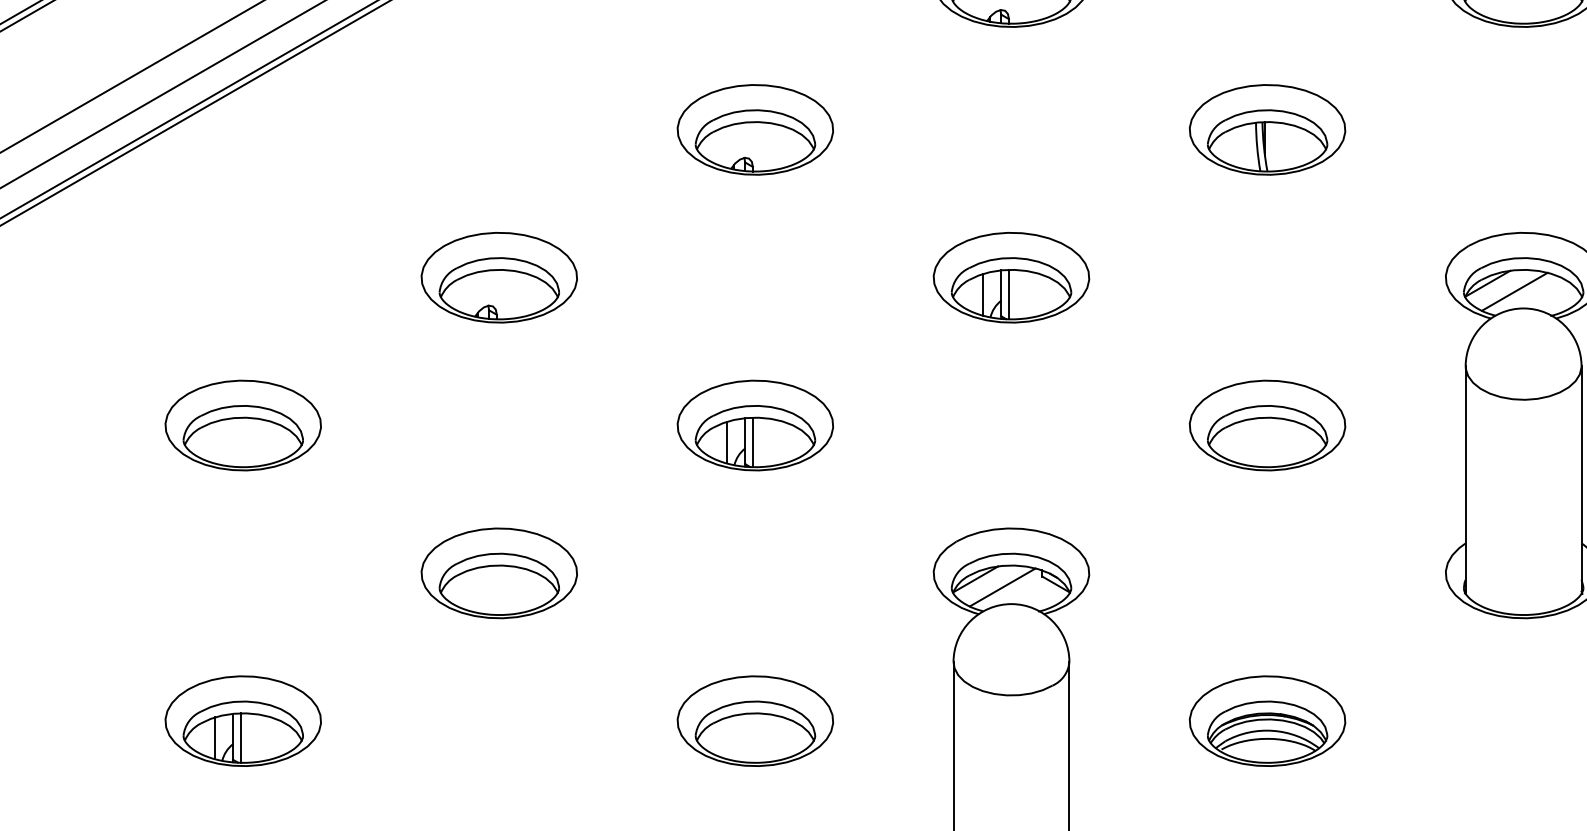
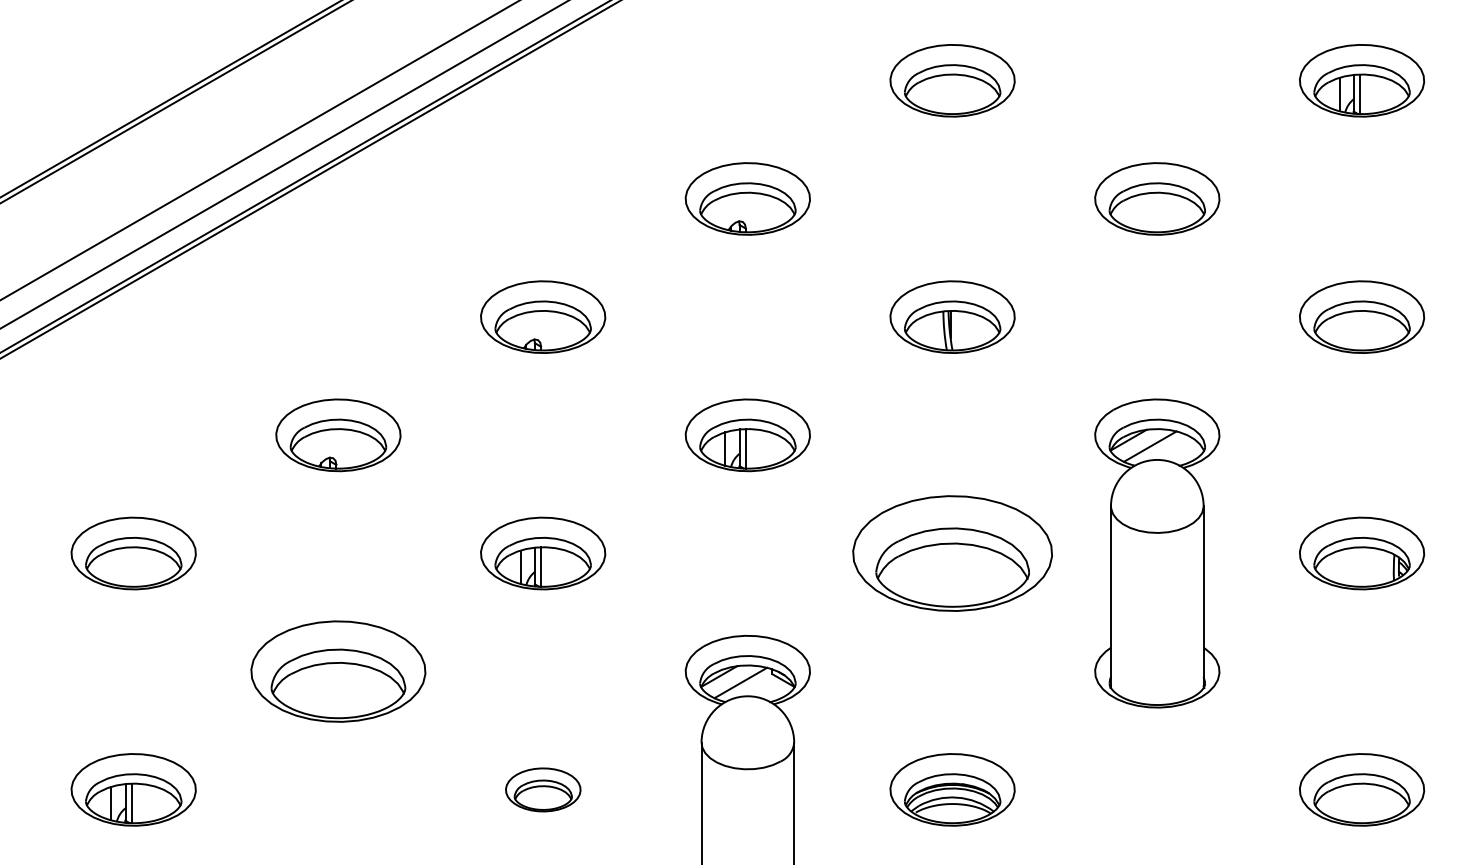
part: (1267, 425) -> (952, 553), size x1.6
part: (499, 573) -> (338, 671), size x1.4
part: (755, 720) -> (543, 789), size x0.6

